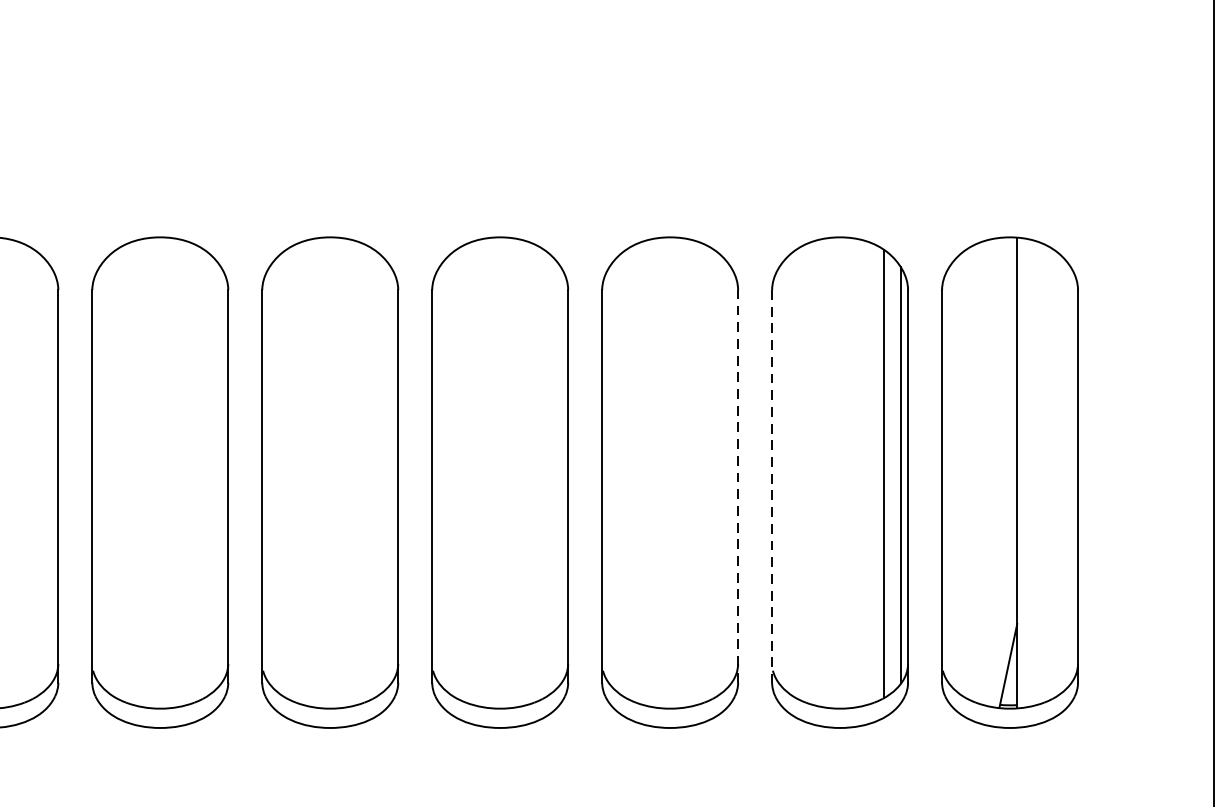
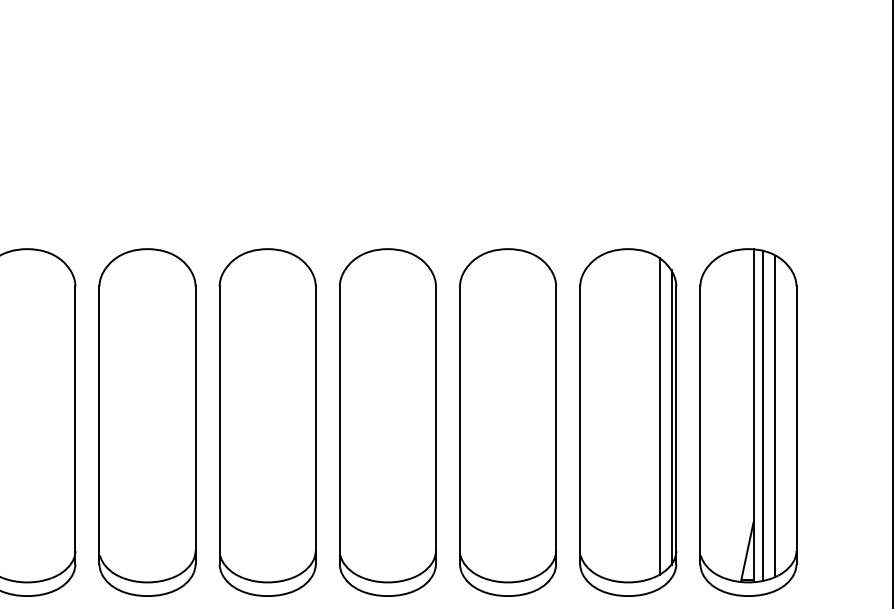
line: (1031, 472) -> (763, 415), added
line: (1048, 472) -> (775, 415), added
line: (738, 486) -> (556, 425), dashed -> solid
line: (772, 486) -> (580, 425), dashed -> solid

